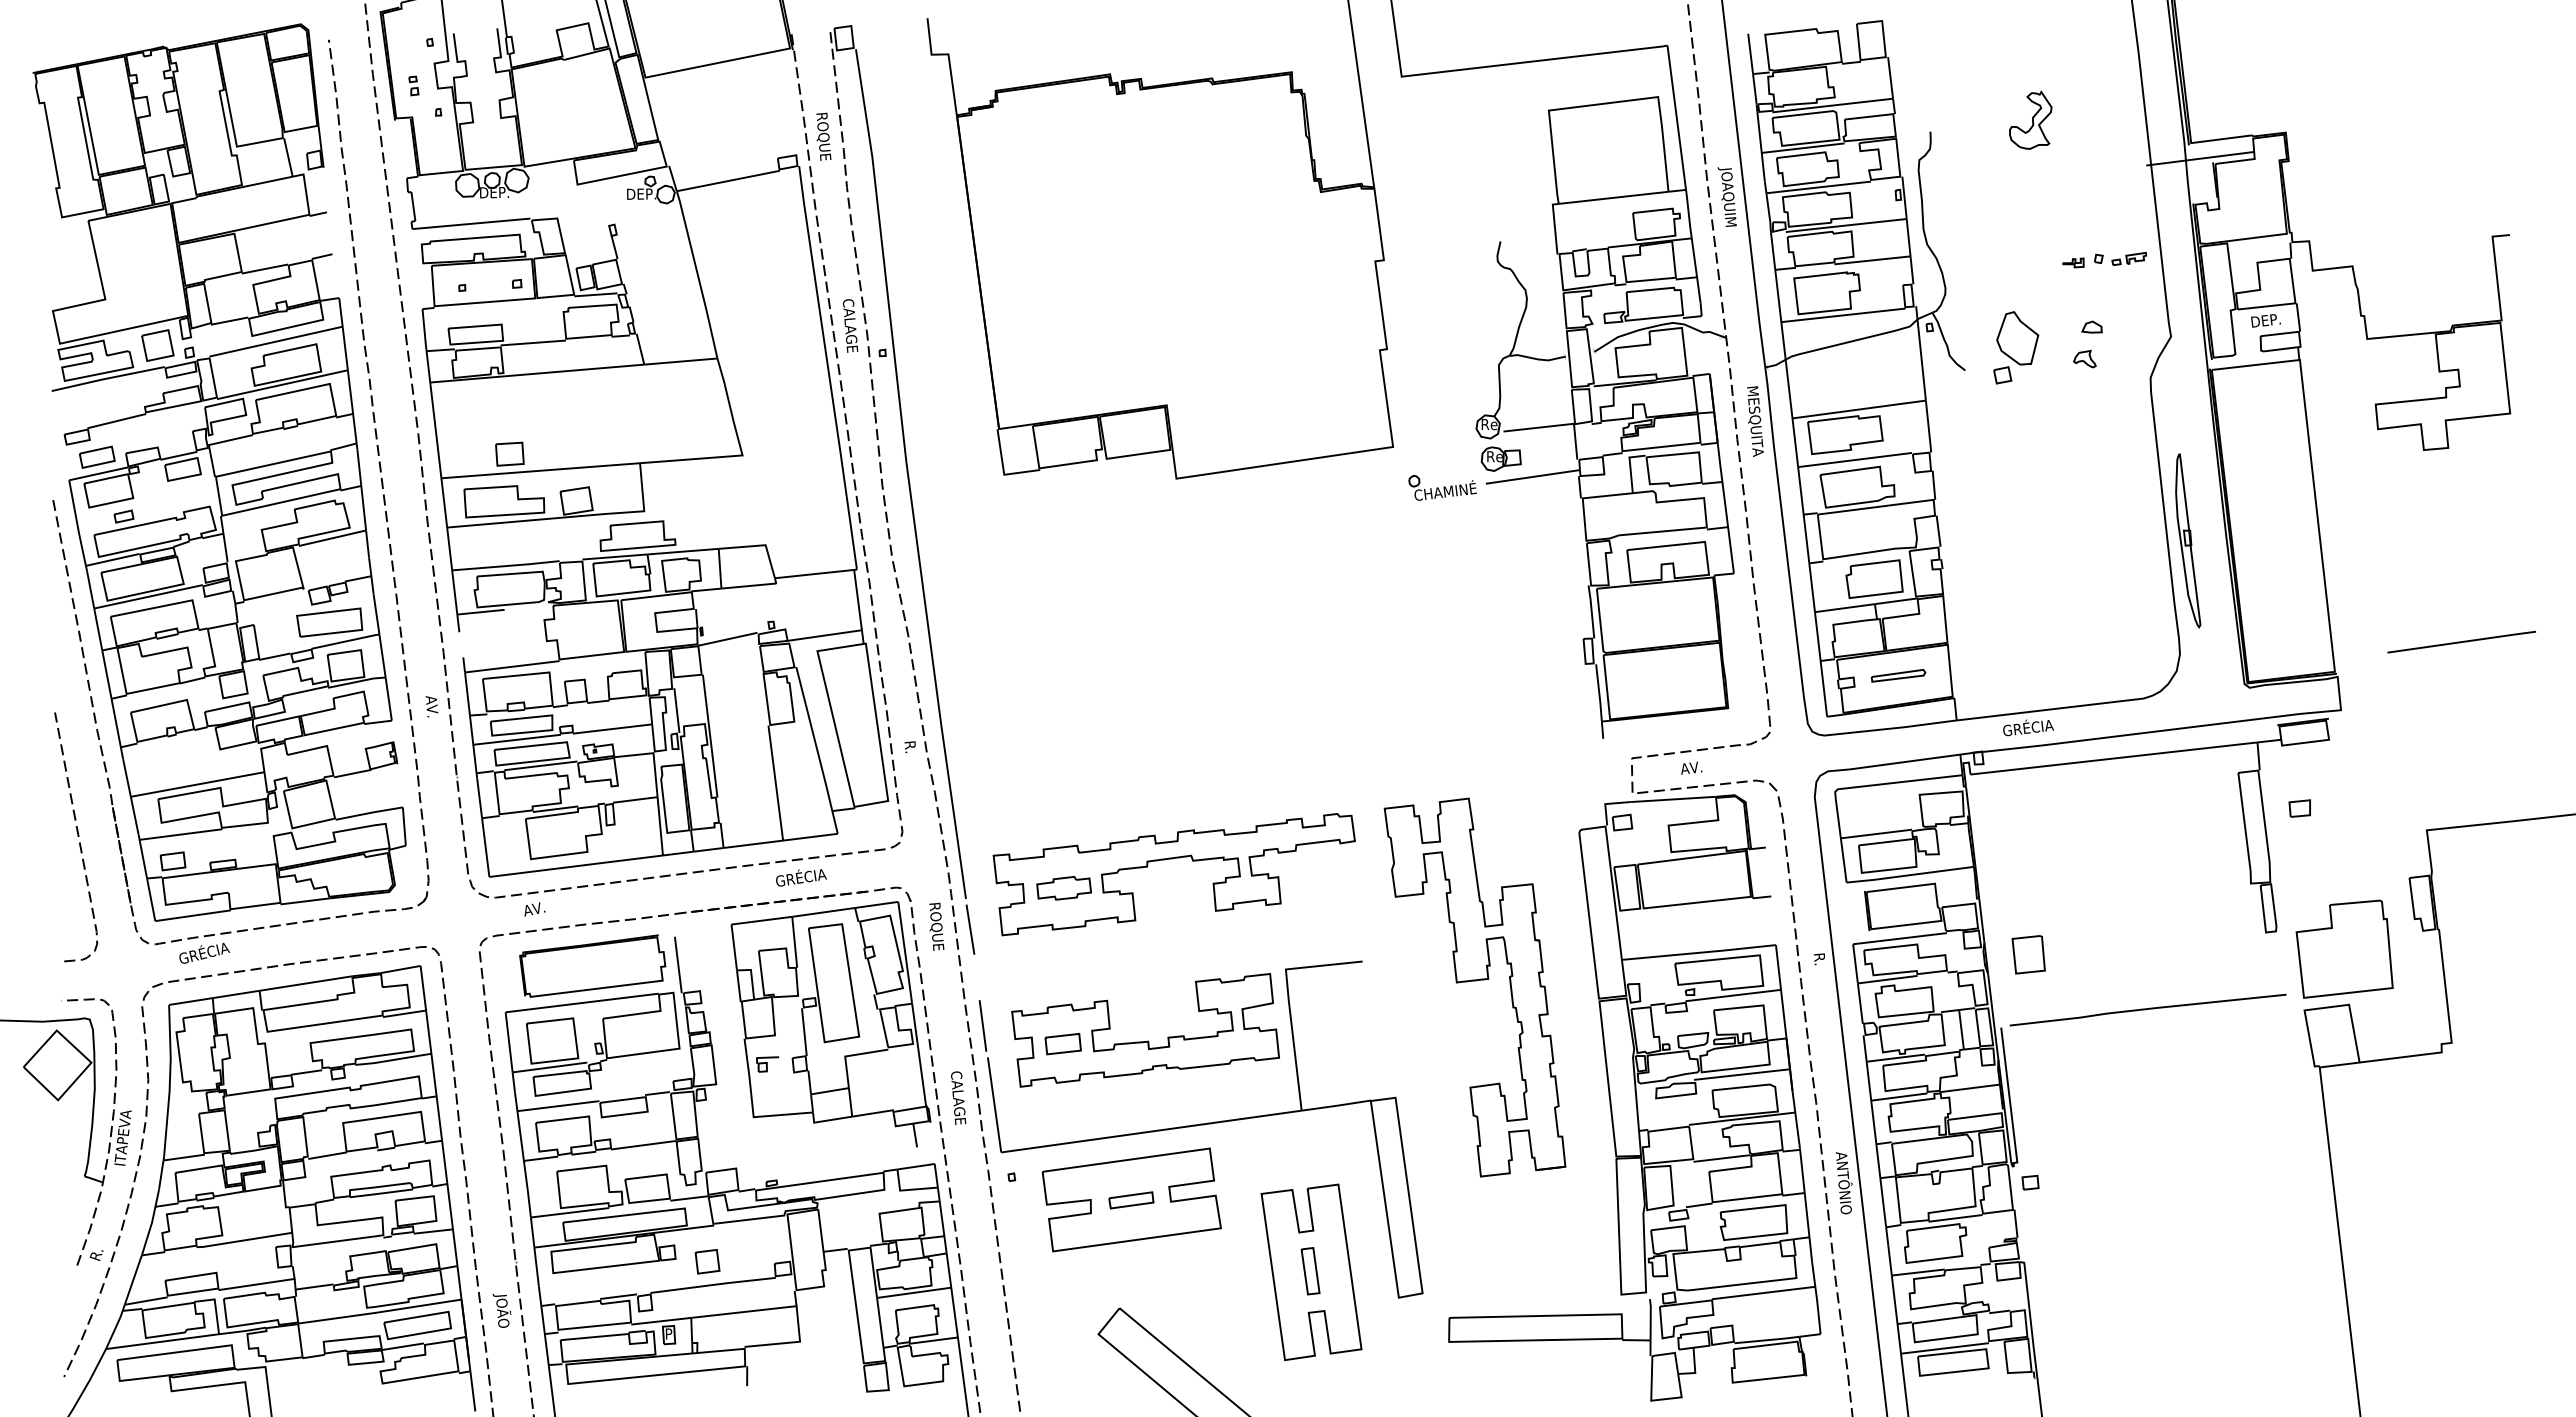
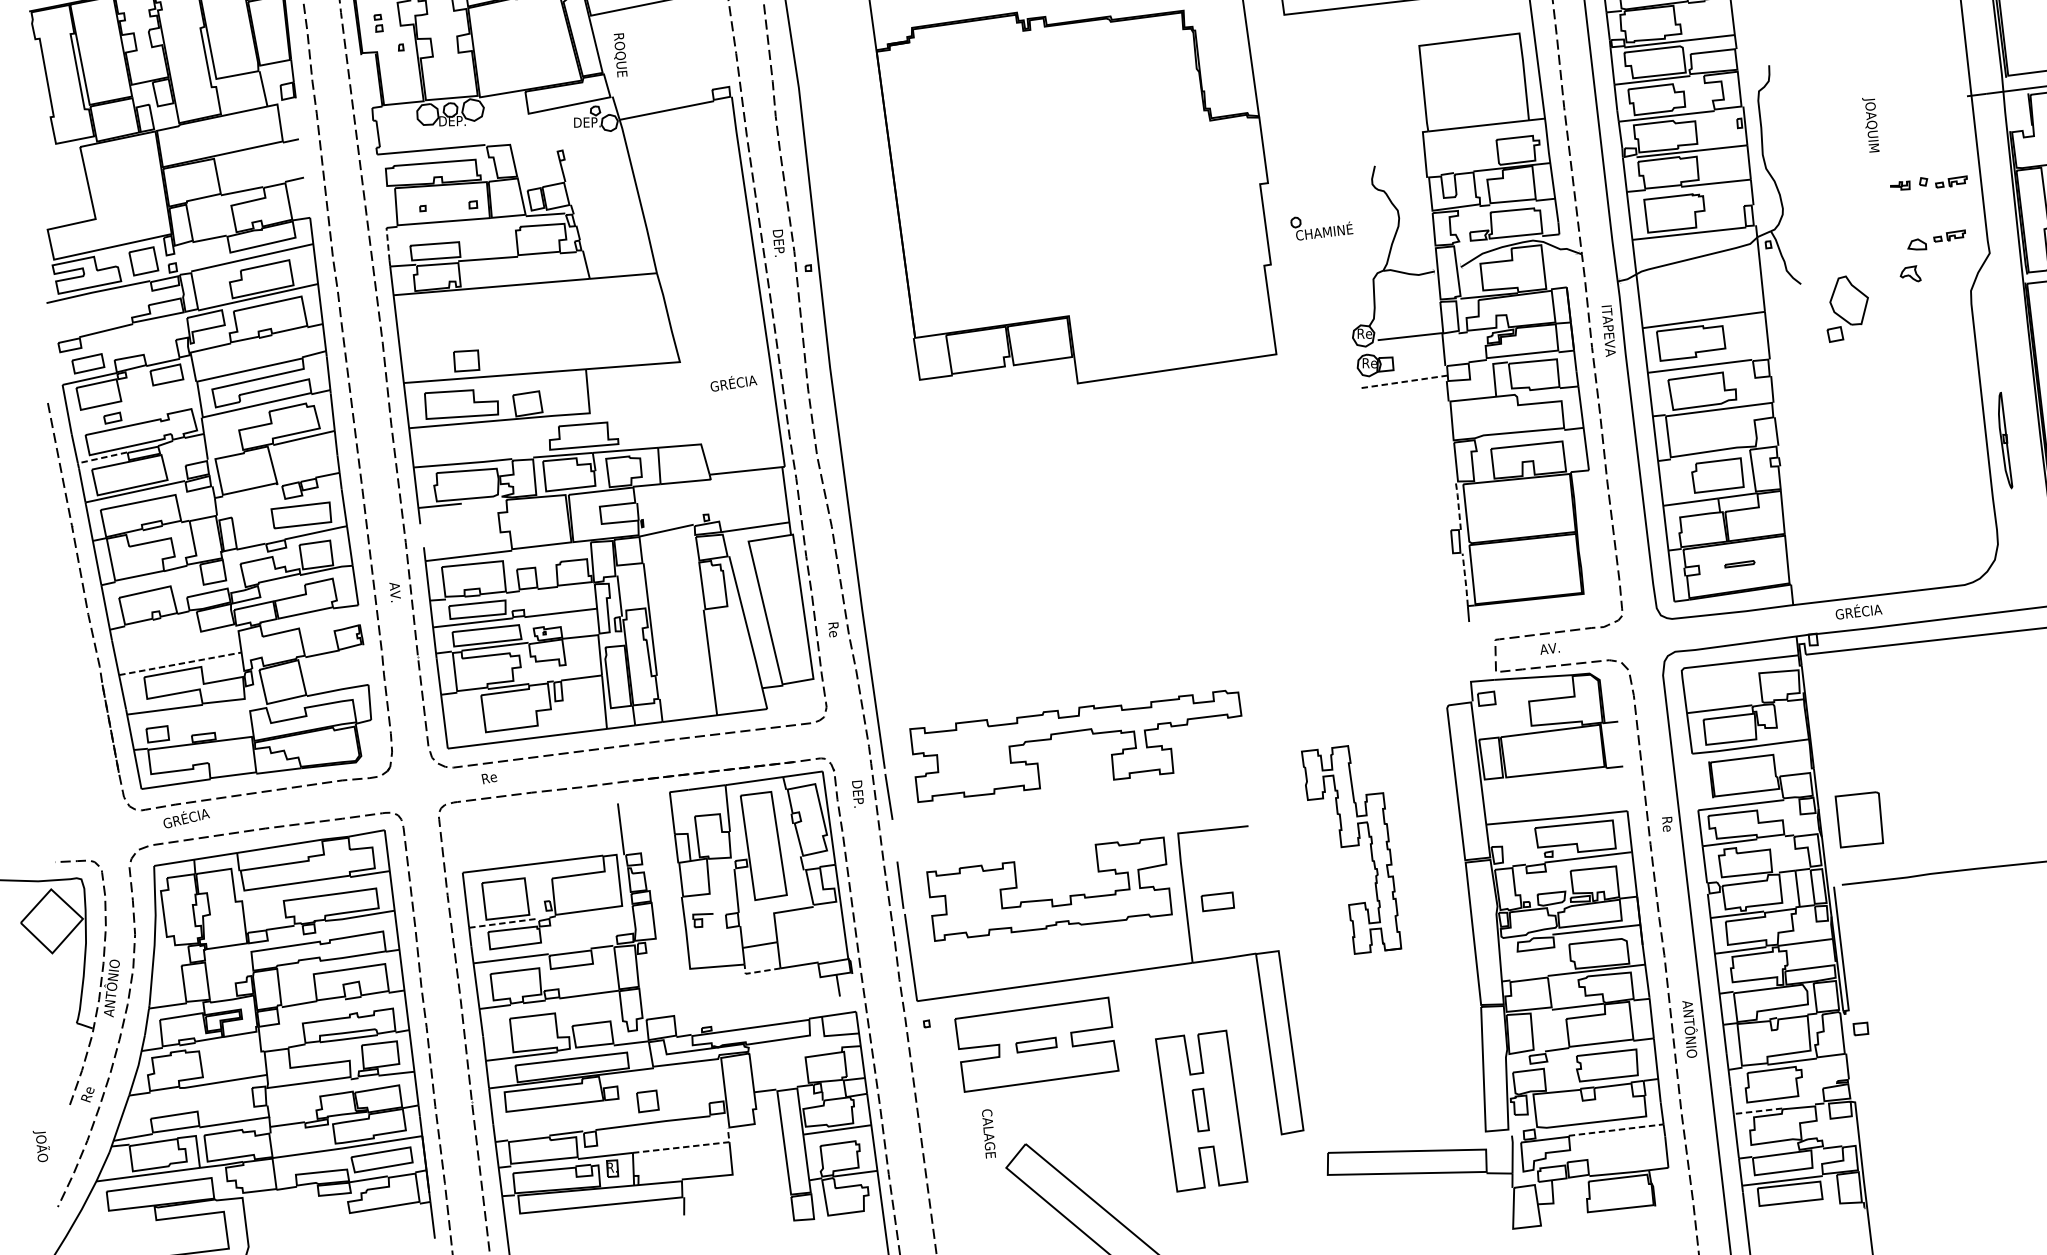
part: (2030, 119) -> (1860, 54), removed
text: (823, 136) -> (620, 55), moved
text: (1726, 196) -> (1870, 124), moved
part: (2127, 317) -> (1949, 235), added
text: (850, 325) -> (778, 242), CALAGE -> DEP.
line: (424, 326) -> (388, 243), solid -> dashed
part: (2016, 347) -> (1848, 308), moved
text: (1755, 421) -> (1608, 330), MESQUITA -> ITAPEVA
line: (1532, 476) -> (1404, 381), solid -> dashed
part: (1442, 487) -> (1321, 228), moved
part: (2188, 540) -> (2005, 440), size x0.6
line: (112, 560) -> (102, 458), solid -> dashed
line: (1591, 611) -> (1458, 505), solid -> dashed
part: (1898, 675) -> (1739, 563), size x0.6
line: (1599, 693) -> (1465, 580), solid -> dashed
text: (909, 747) -> (833, 629), R. -> Re
line: (197, 784) -> (180, 663), solid -> dashed
curve: (77, 836) -> (70, 711), removed
text: (801, 877) -> (734, 383), moved
part: (1063, 887) -> (974, 758), removed
text: (534, 909) -> (489, 778), AV. -> Re
text: (936, 926) -> (857, 794), ROQUE -> DEP.
part: (2028, 954) -> (1859, 819), size x1.6
text: (1819, 959) -> (1667, 824), R. -> Re
part: (592, 965) -> (542, 829), removed
part: (1474, 987) -> (1351, 849), size x0.6
part: (1062, 1044) -> (1217, 902), moved
line: (549, 1067) -> (502, 923), solid -> dashed
text: (958, 1098) -> (988, 1134), moved
line: (826, 1120) -> (756, 971), solid -> dashed
text: (122, 1138) -> (111, 988), ITAPEVA -> ANTÔNIO
text: (96, 1254) -> (87, 1094), R. -> Re
line: (1918, 1272) -> (1758, 1111), solid -> dashed
line: (1764, 1292) -> (1616, 1129), solid -> dashed
text: (501, 1310) -> (40, 1146), moved
line: (752, 1311) -> (689, 1147), solid -> dashed
text: (668, 1333) -> (612, 1167), P -> R.

